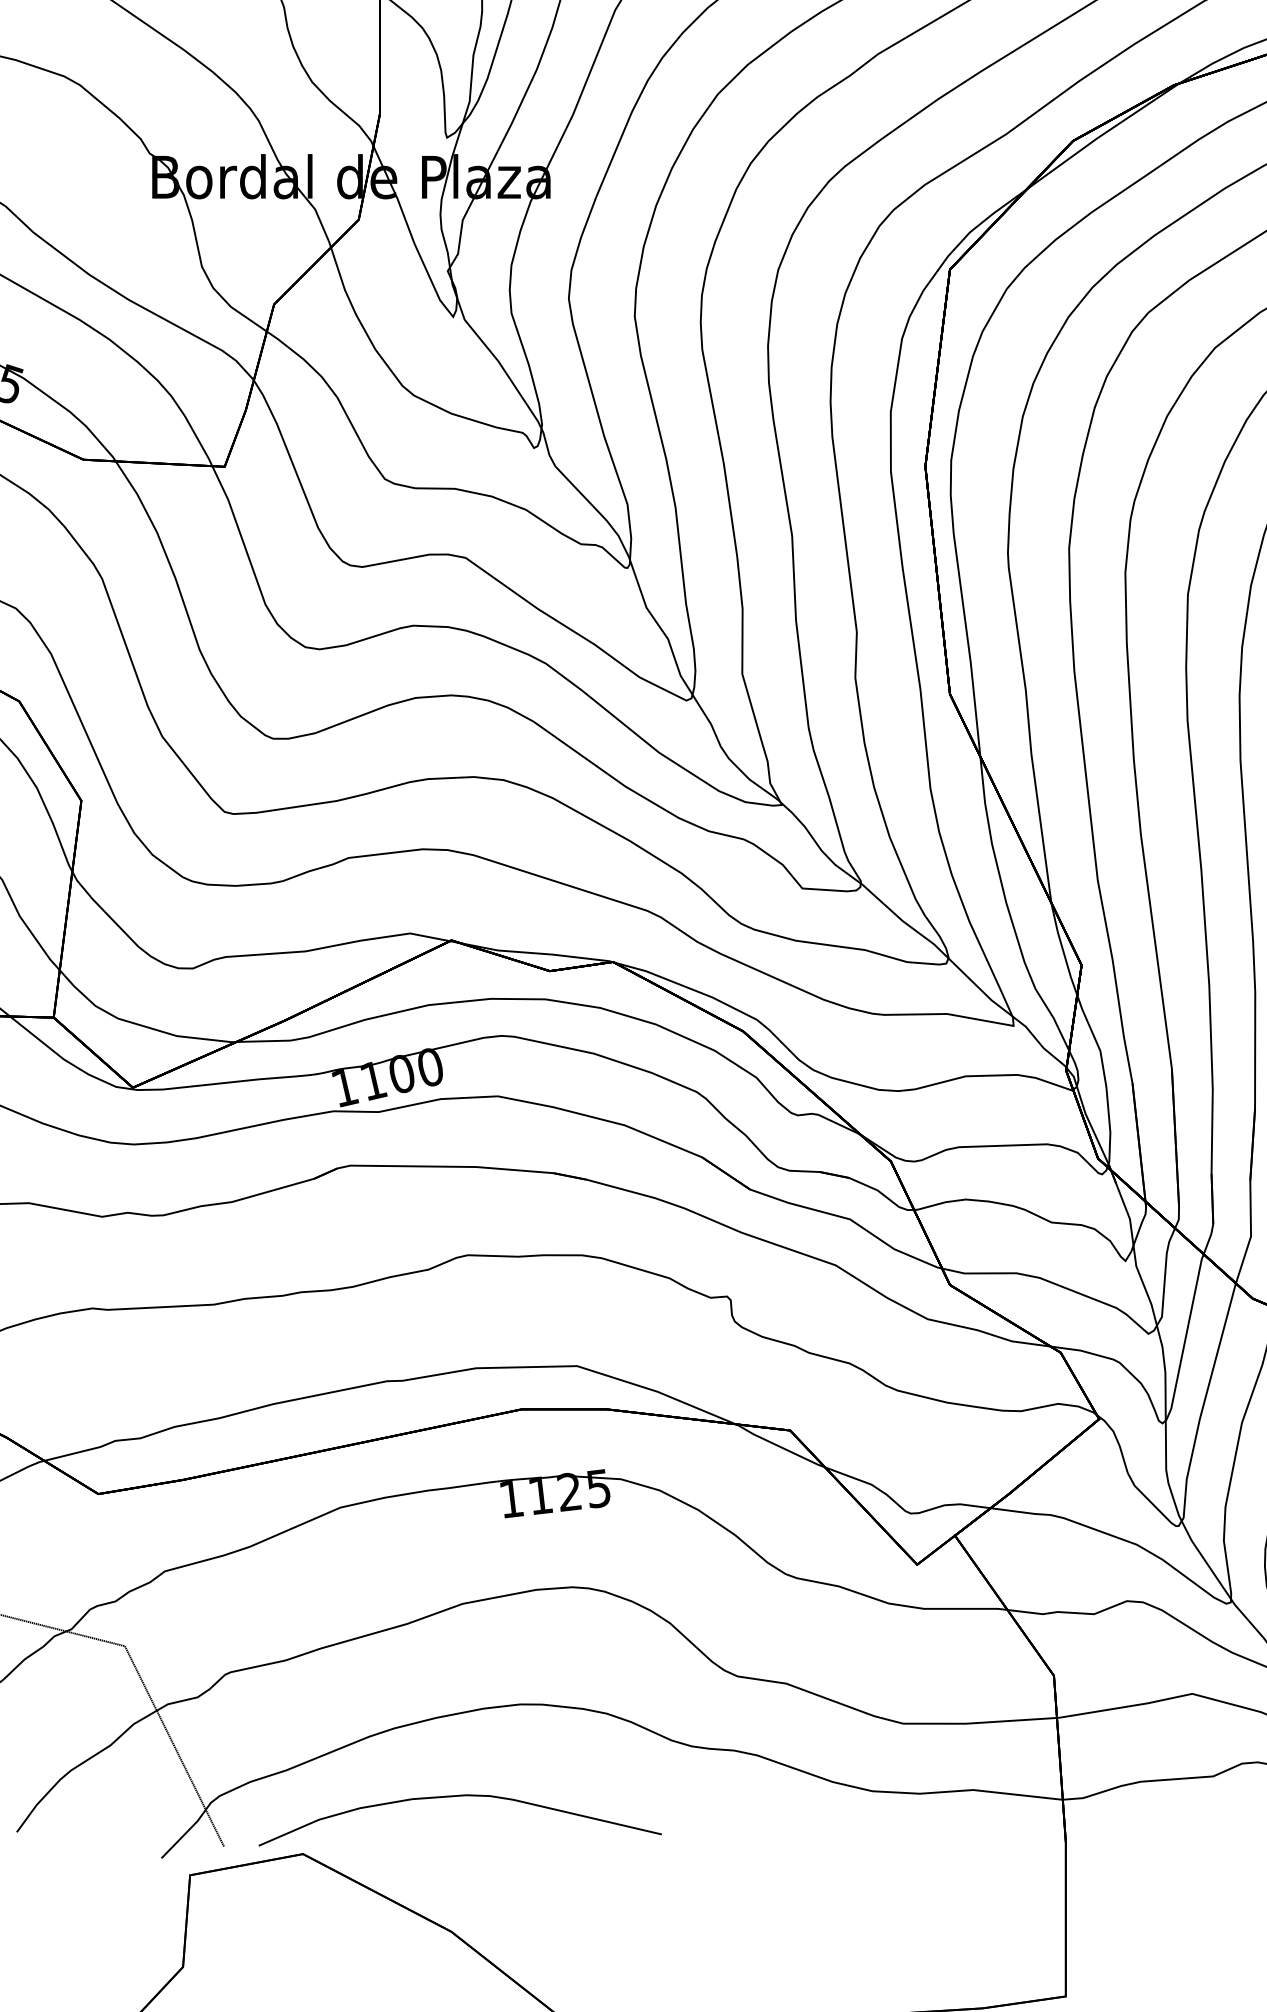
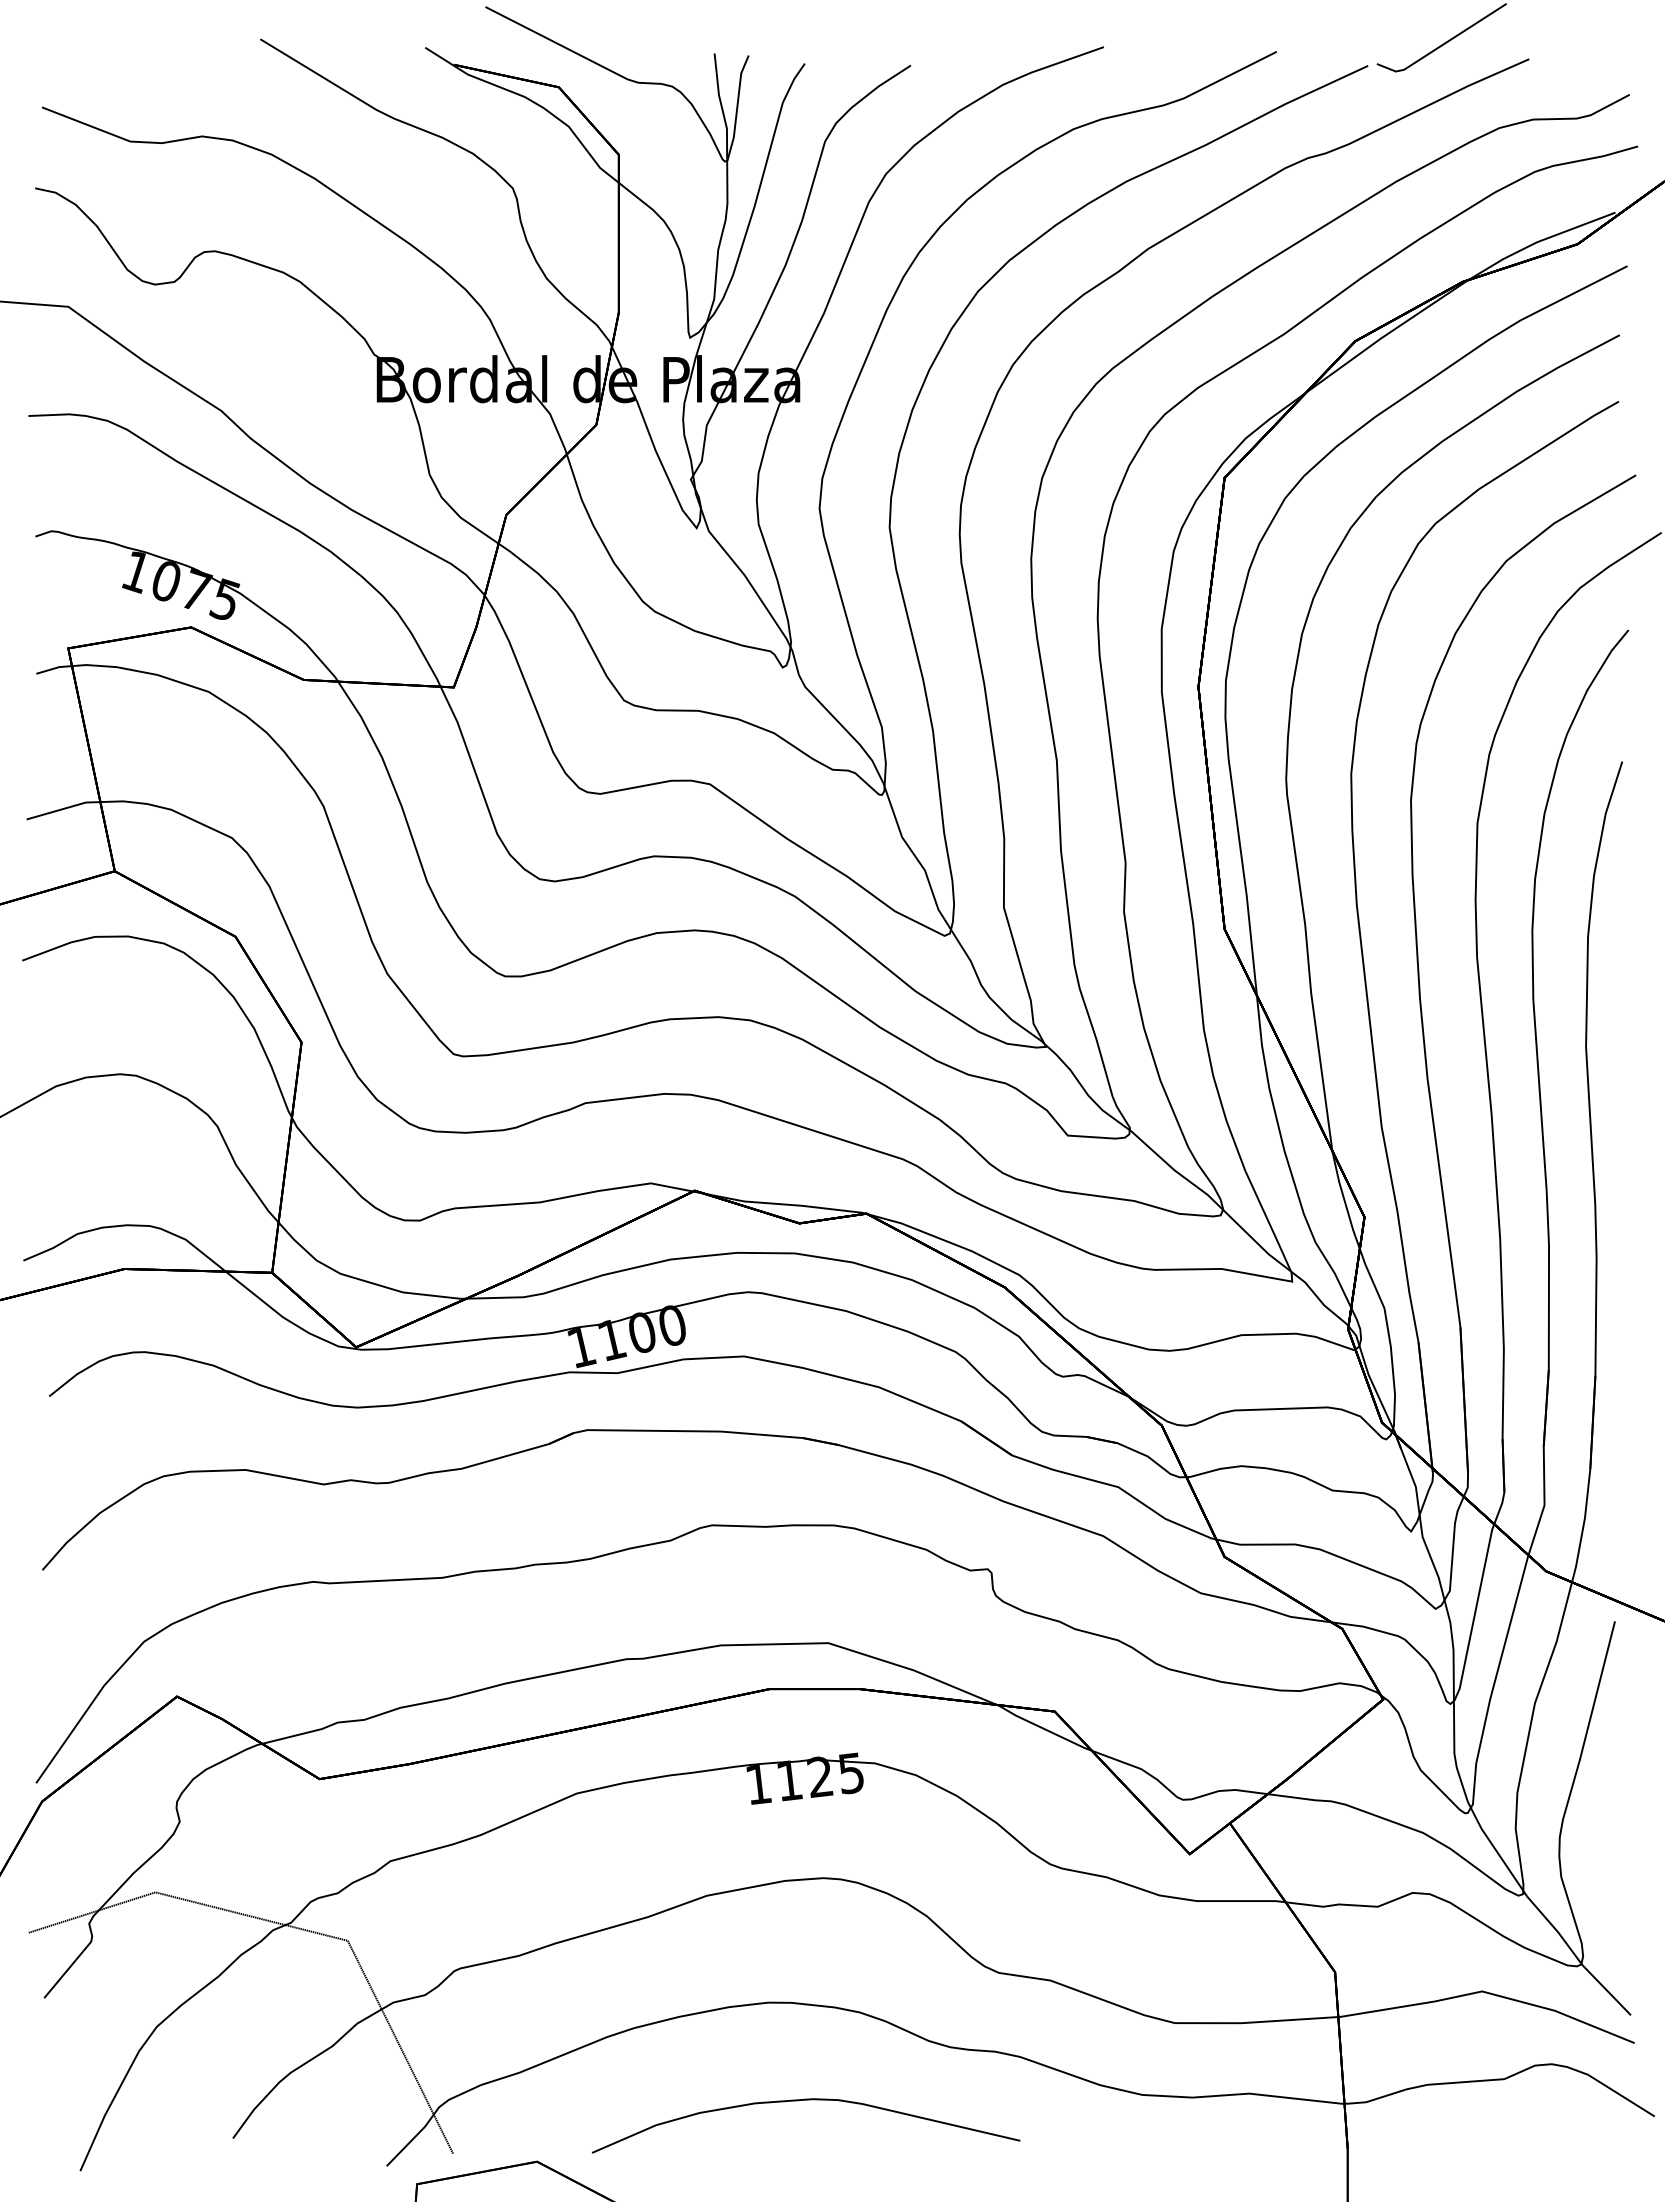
part: (459, 1796) -> (805, 2100), moved

